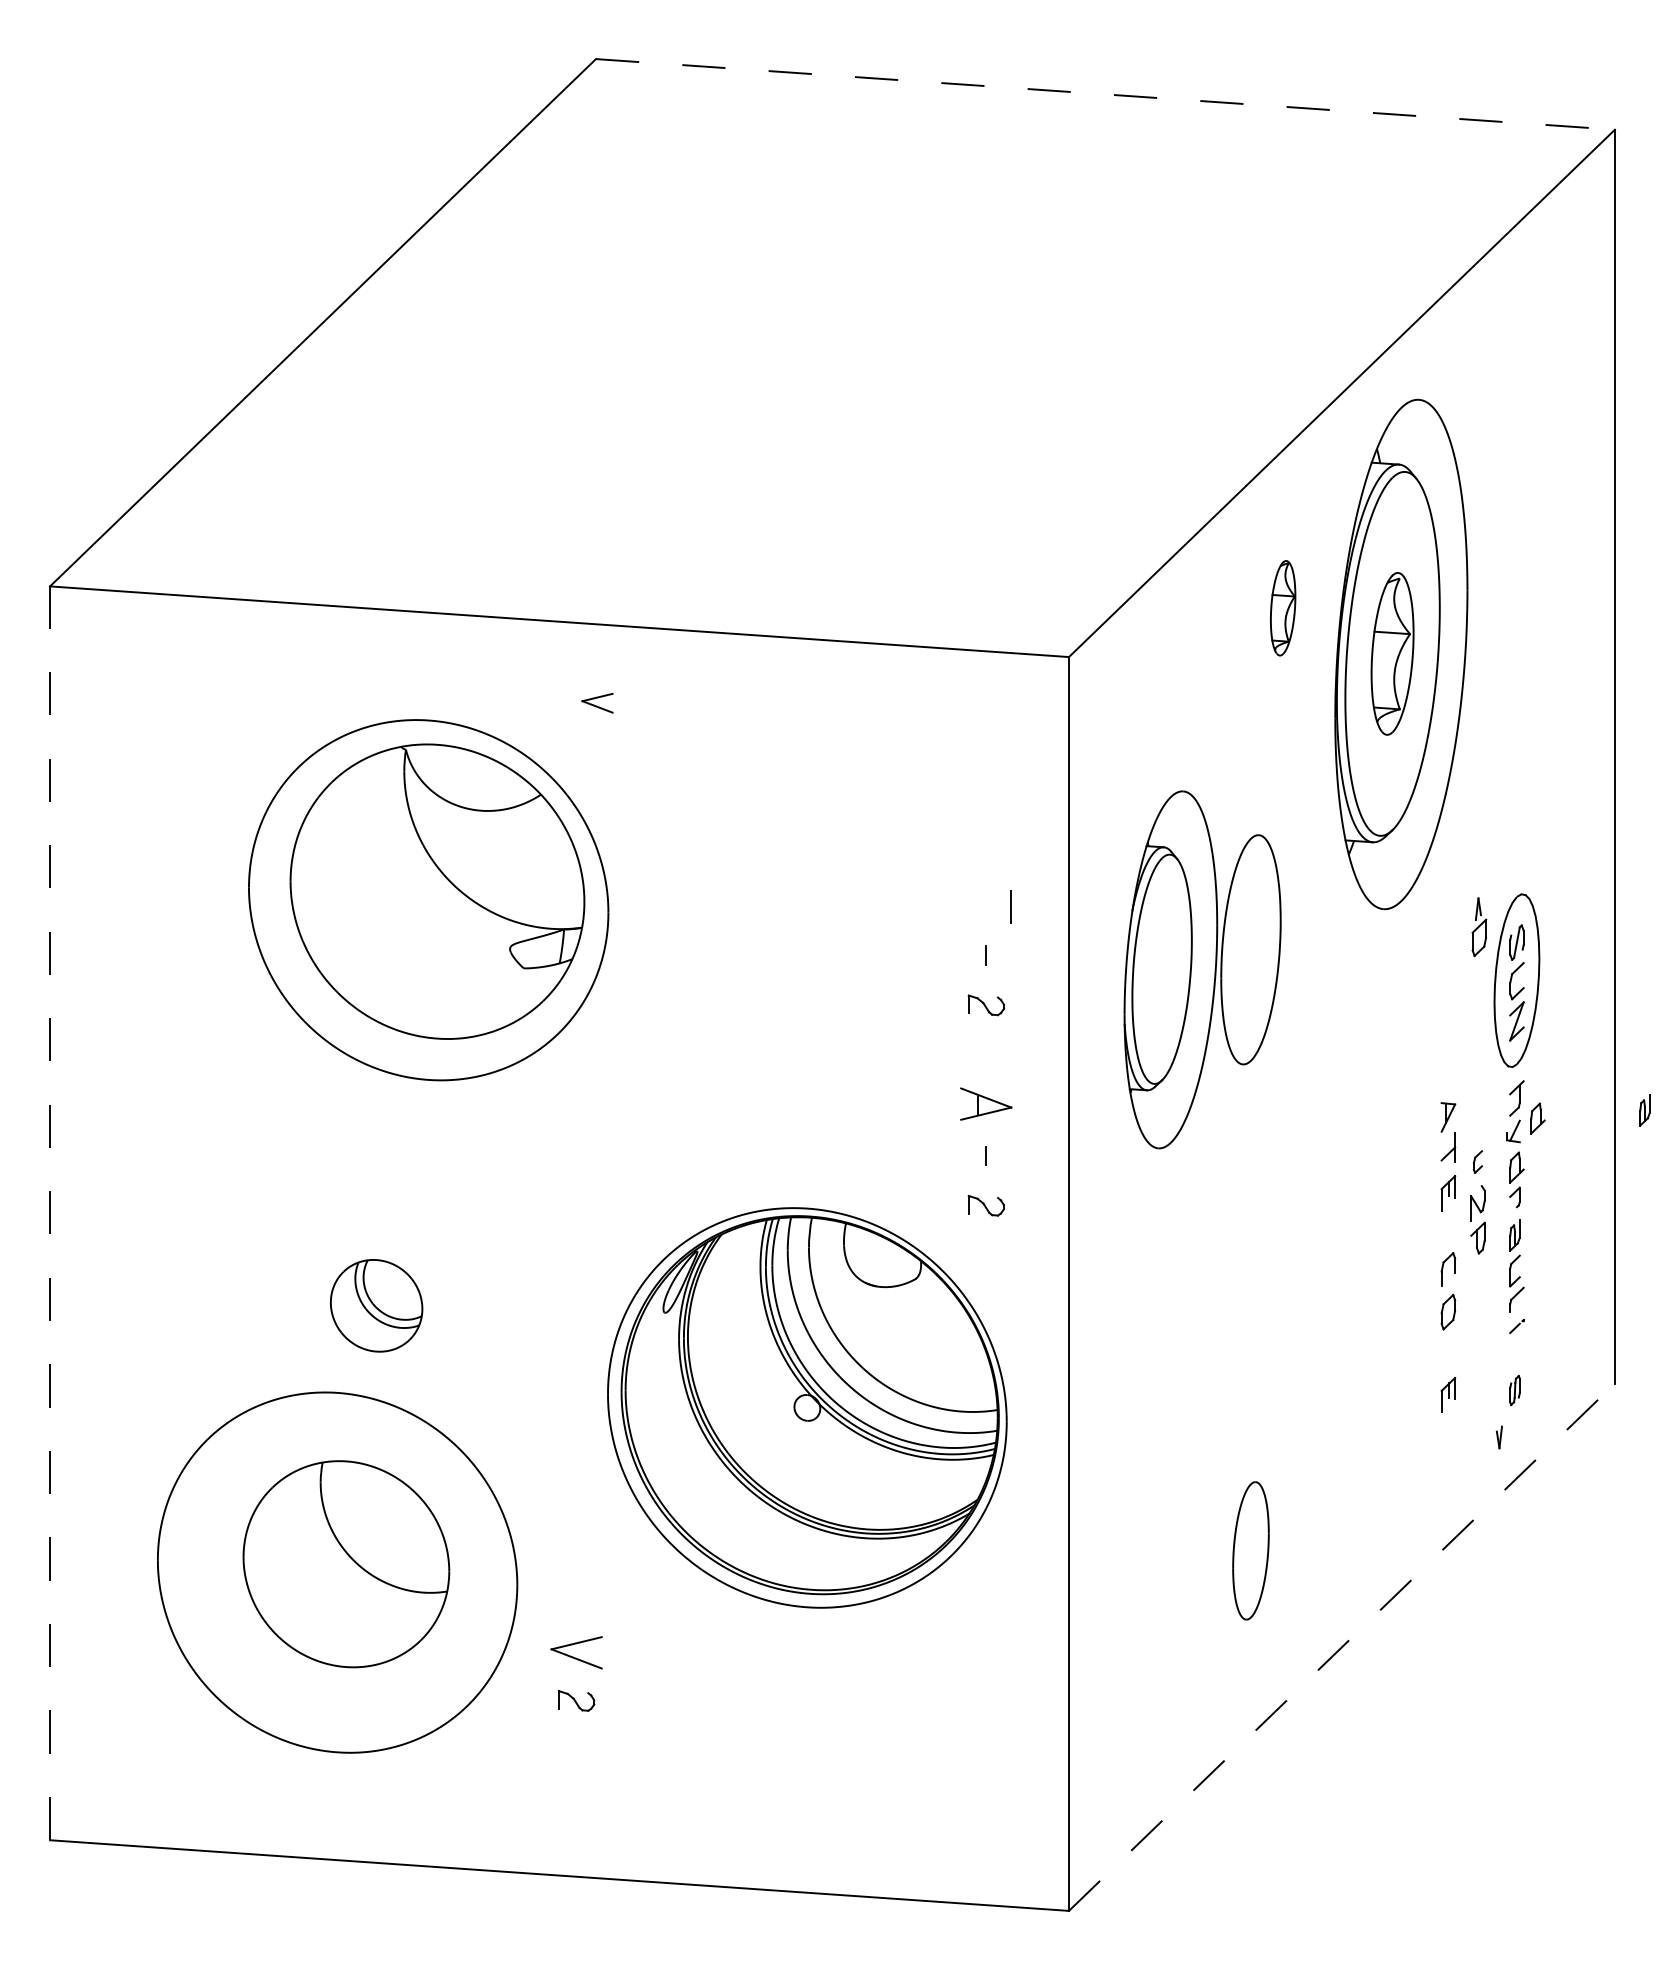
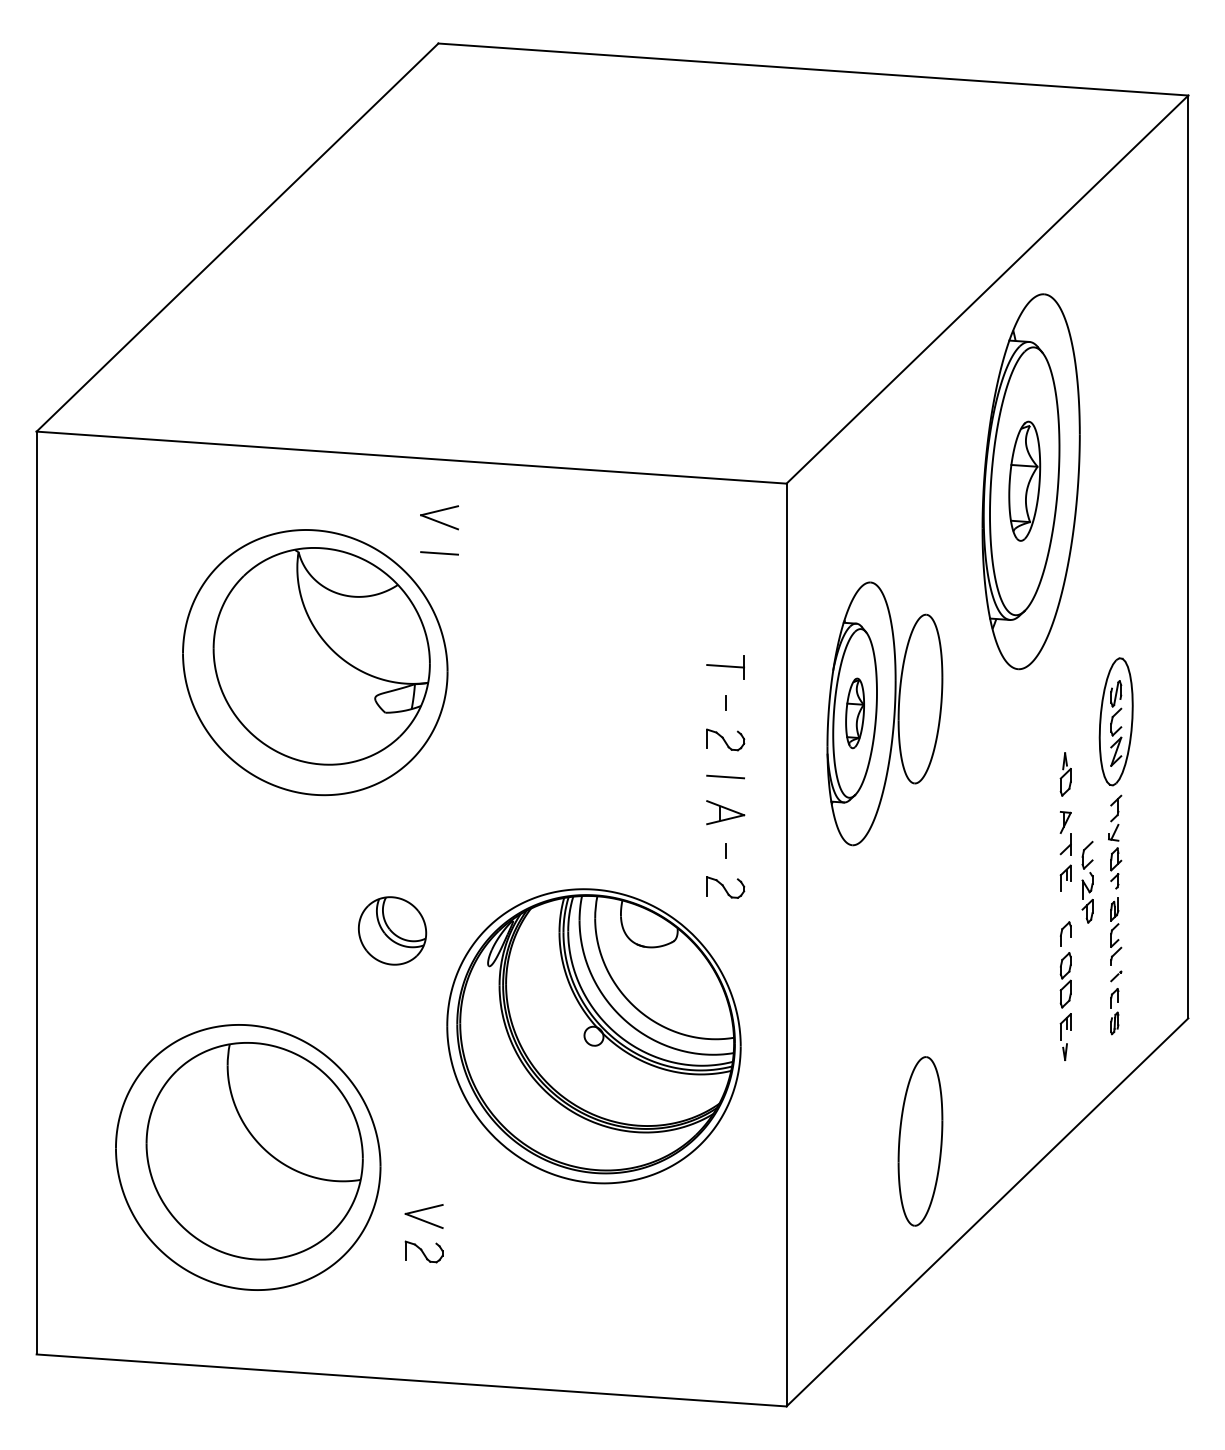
line: (1105, 94) -> (813, 69), dashed -> solid
part: (1283, 608) -> (855, 713), moved
part: (597, 702) -> (439, 517), size x1.67
line: (597, 751) -> (439, 553), added
line: (986, 904) -> (725, 665), added
part: (1479, 927) -> (1065, 774), moved
part: (986, 1005) -> (725, 740), size x1.43
line: (986, 1055) -> (725, 776), added
part: (1644, 1110) -> (1210, 817), removed
part: (1537, 1118) -> (1131, 823), removed
part: (1477, 1161) -> (1087, 854), size x1.67
part: (986, 1205) -> (725, 887), size x1.43
line: (50, 1213) -> (36, 893), dashed -> solid
part: (376, 1305) -> (392, 930), moved
part: (1448, 1350) -> (1065, 994), added
part: (1514, 1356) -> (1114, 998), added
part: (1499, 1437) -> (1065, 1052), moved
part: (1250, 1550) -> (920, 1141), size x1.67
part: (346, 1564) -> (254, 1151), size x1.43
line: (1341, 1647) -> (987, 1212), dashed -> solid
part: (576, 1700) -> (424, 1251), size x1.43

